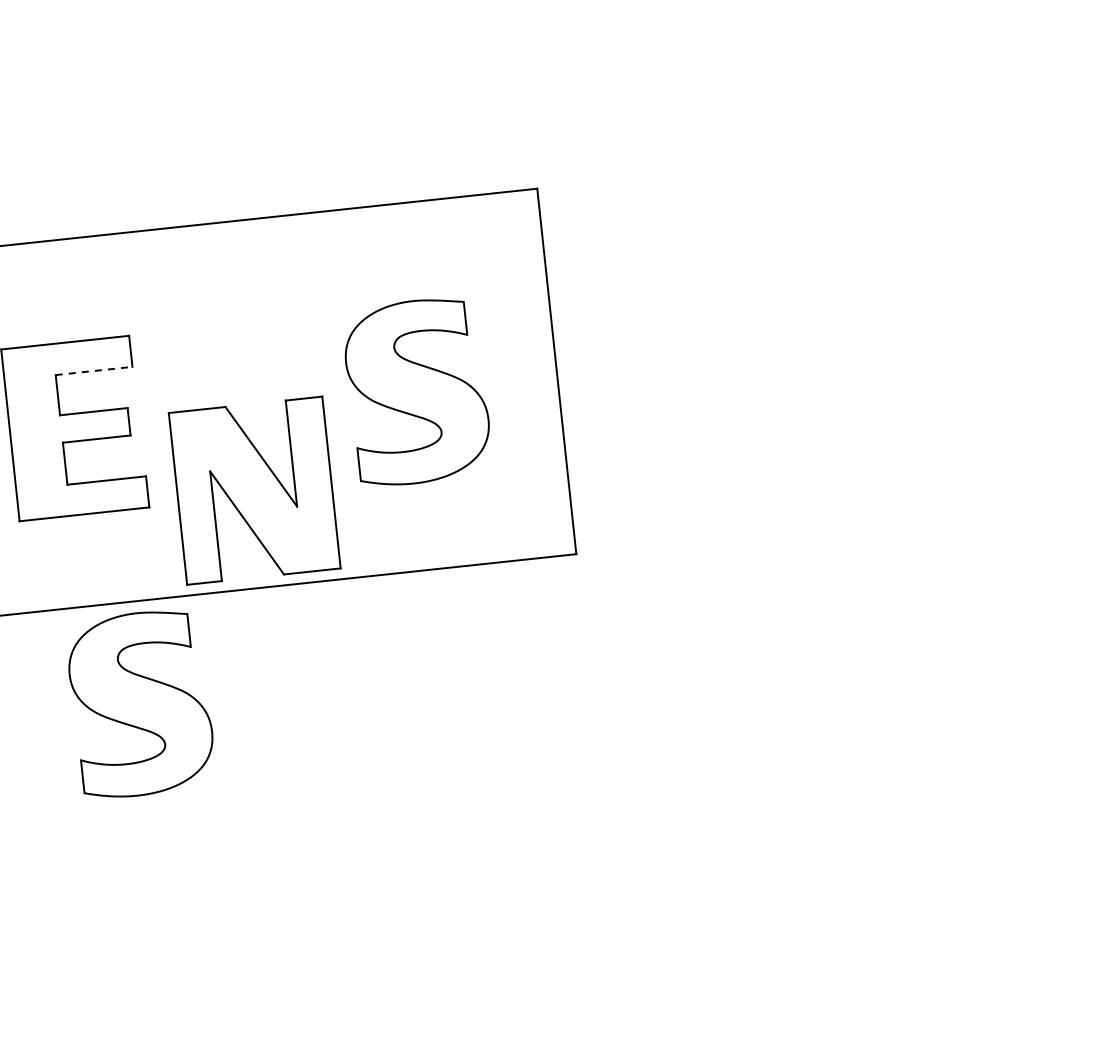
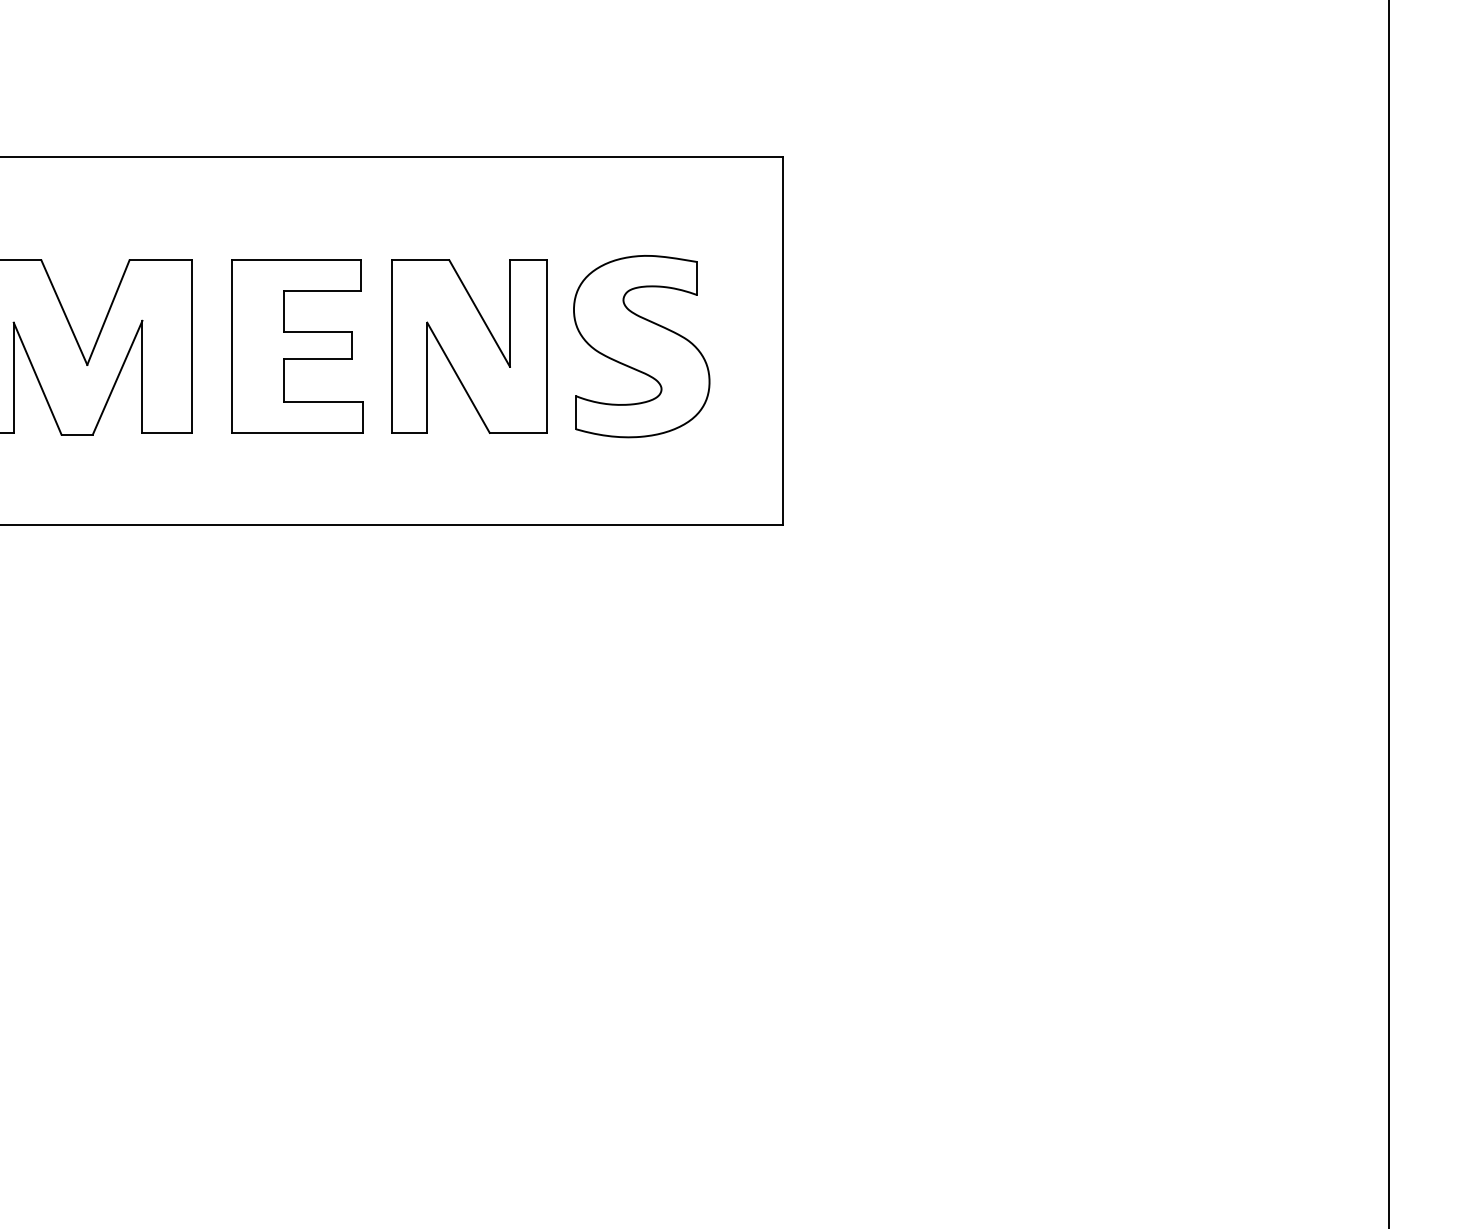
line: (94, 371) -> (322, 291), dashed -> solid
part: (254, 490) -> (469, 346), moved
part: (140, 703) -> (333, 627), removed

